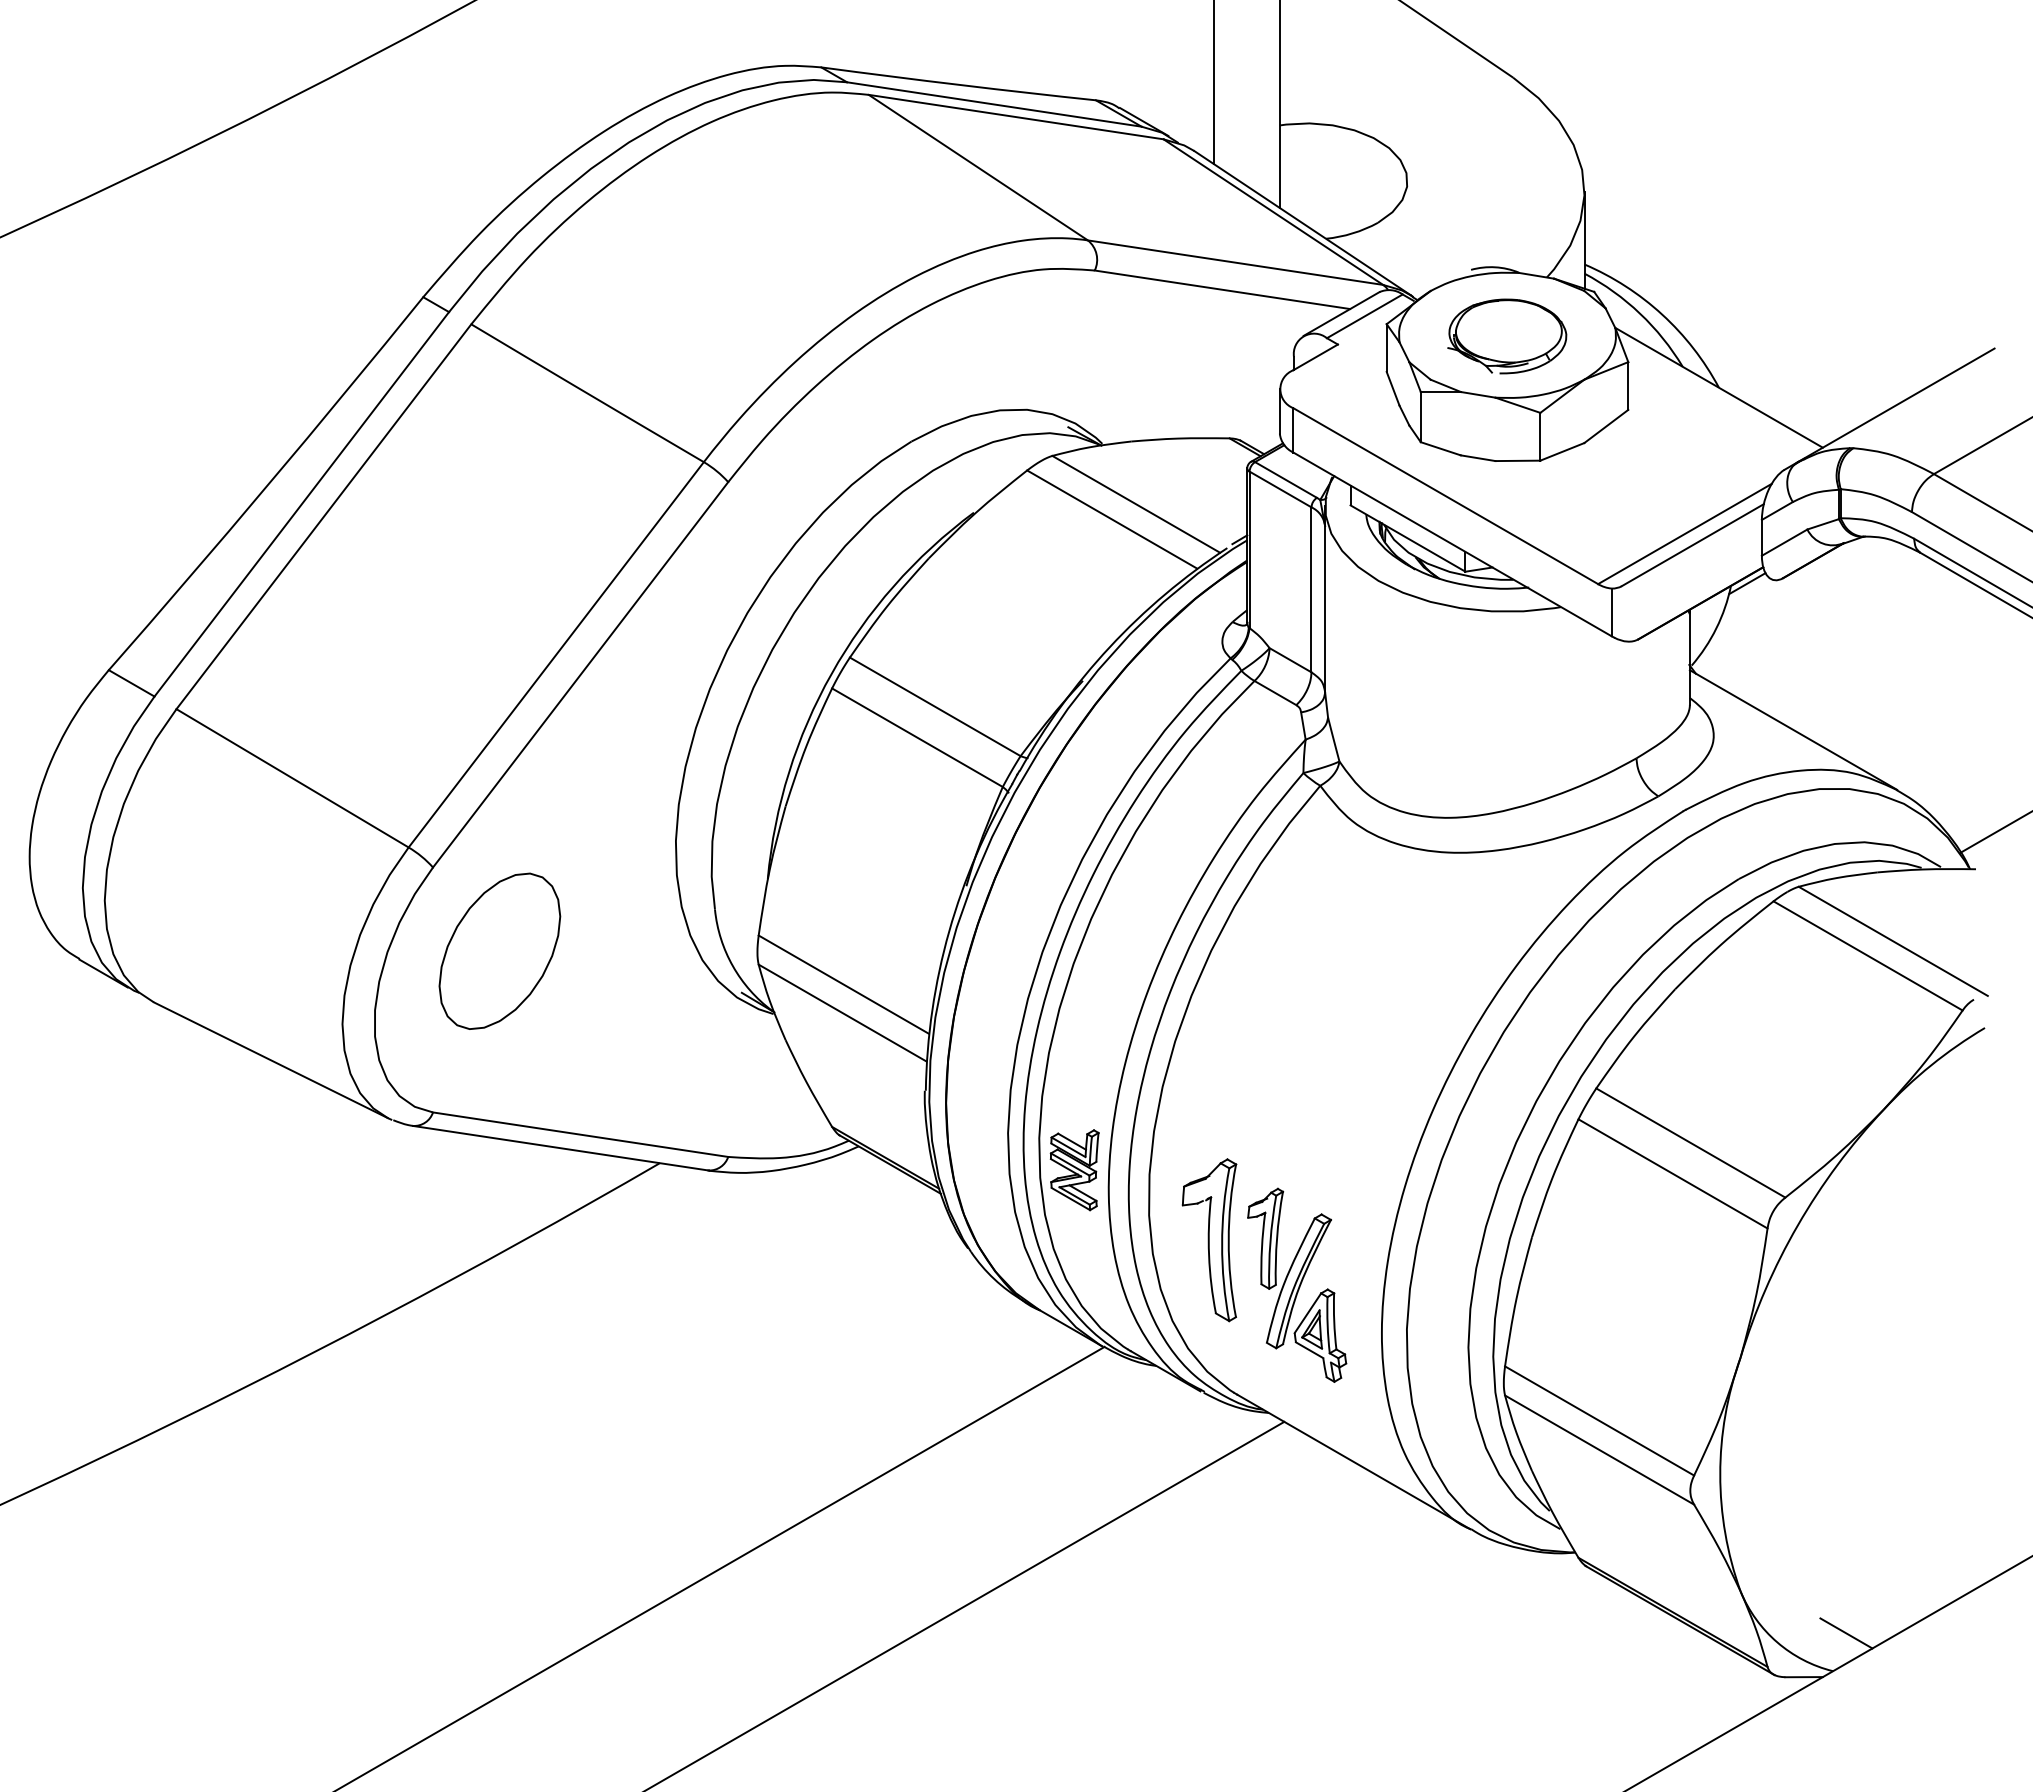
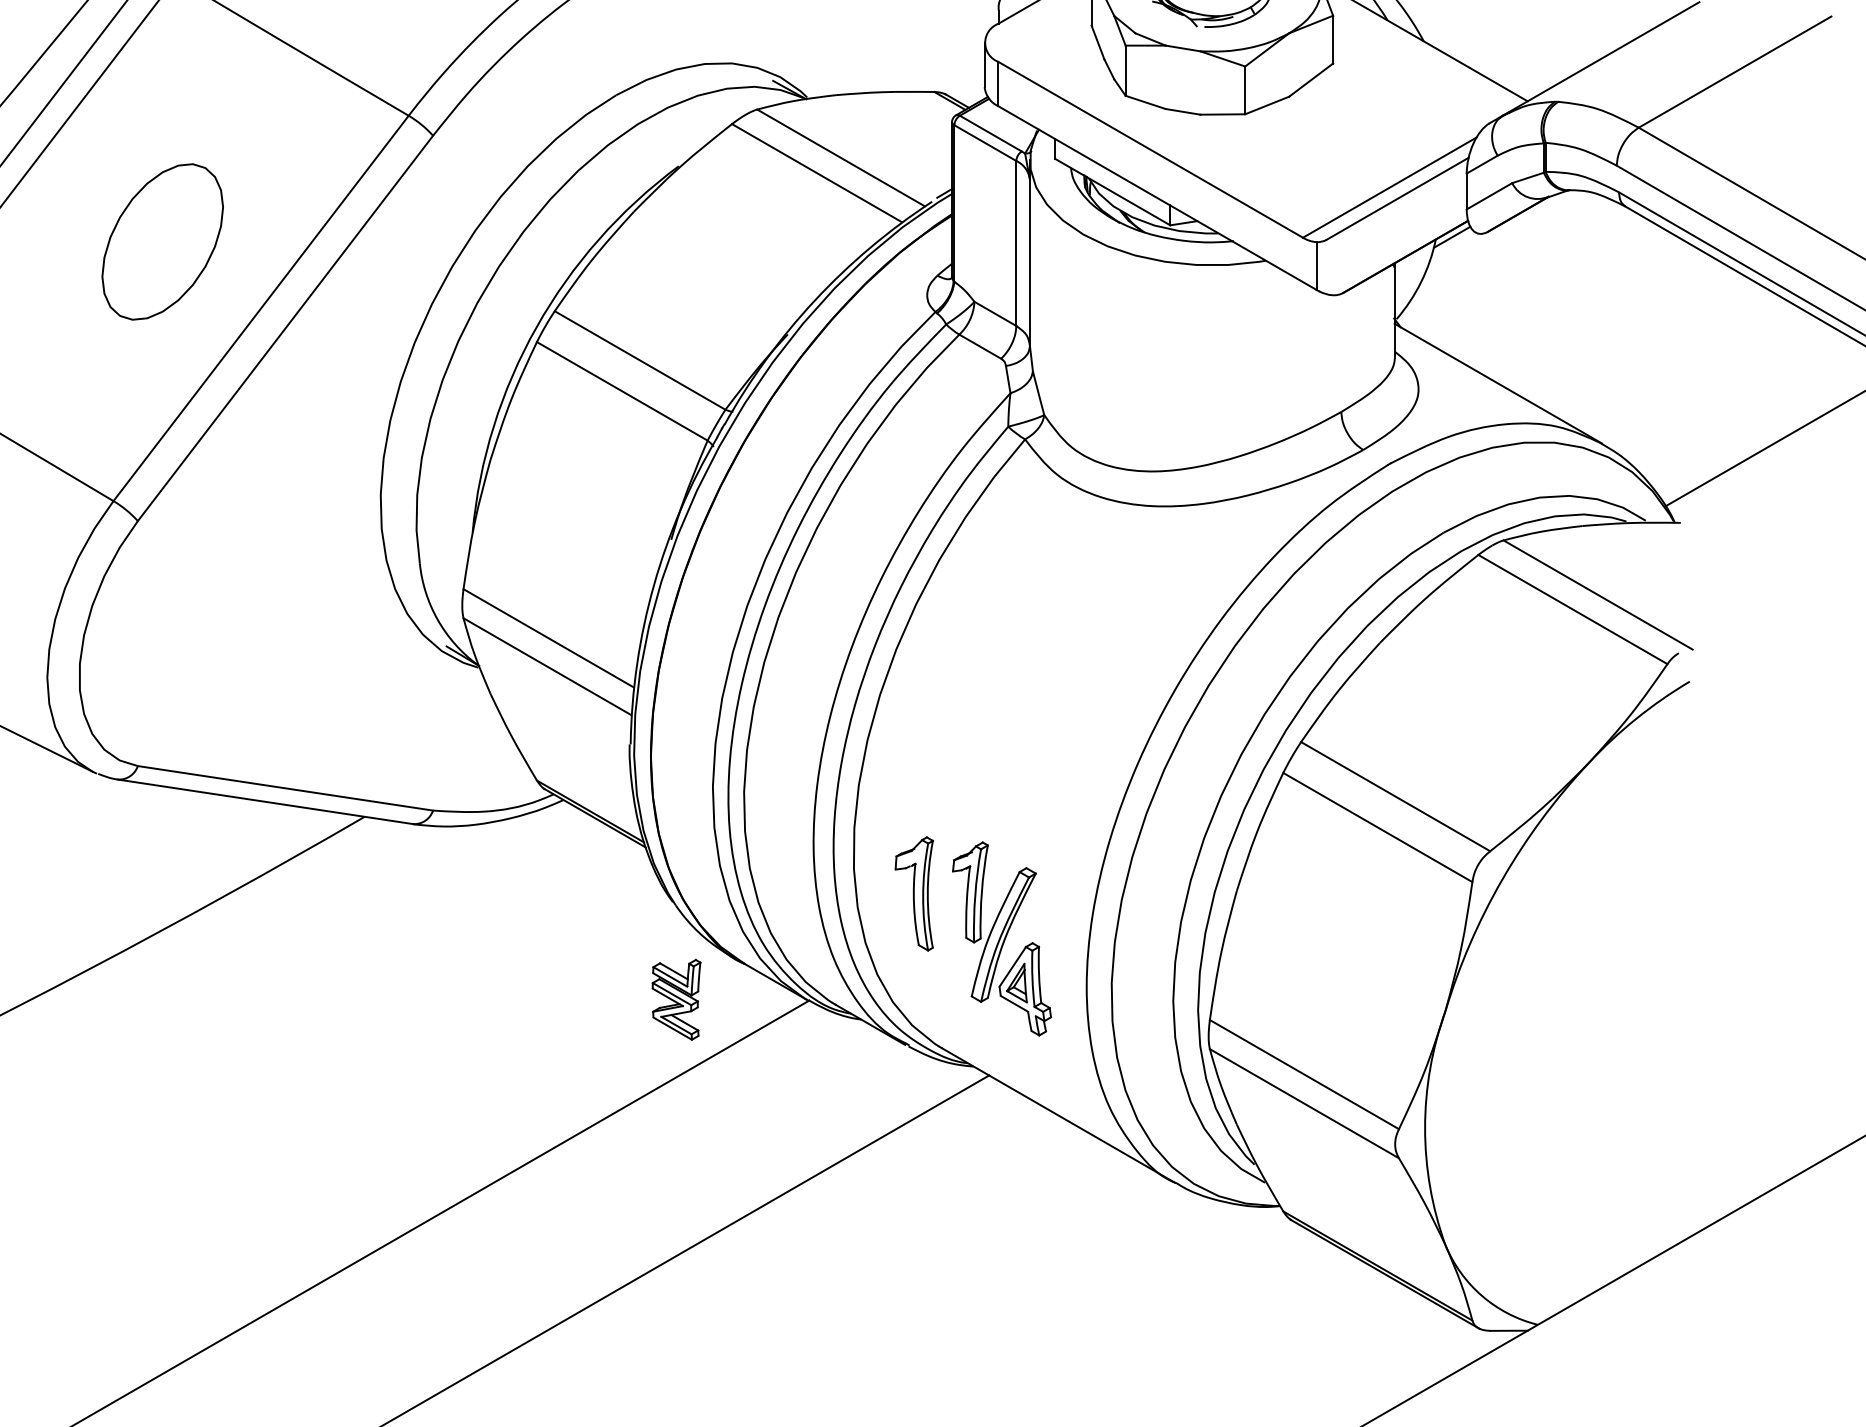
part: (499, 950) -> (162, 241), moved
part: (1074, 1170) -> (676, 1000), moved
part: (1209, 1240) -> (914, 894), size x0.7
line: (1846, 1633) -> (1551, 1287), removed

